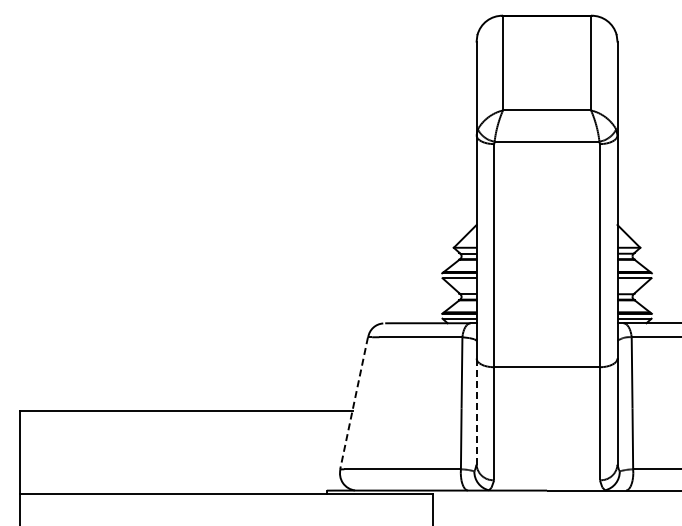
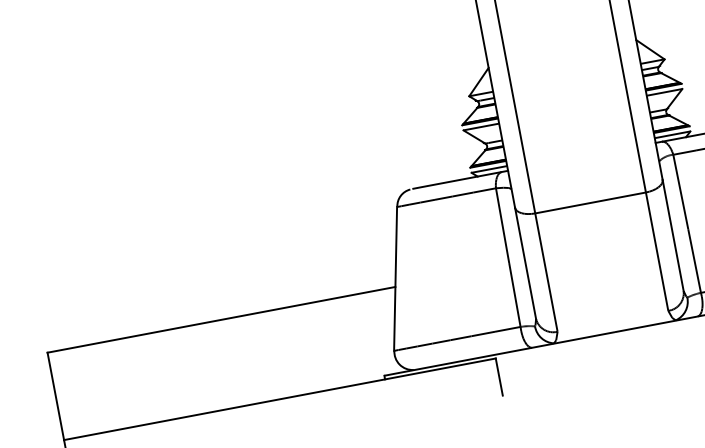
line: (353, 403) -> (395, 279), dashed -> solid
line: (476, 411) -> (525, 263), dashed -> solid

